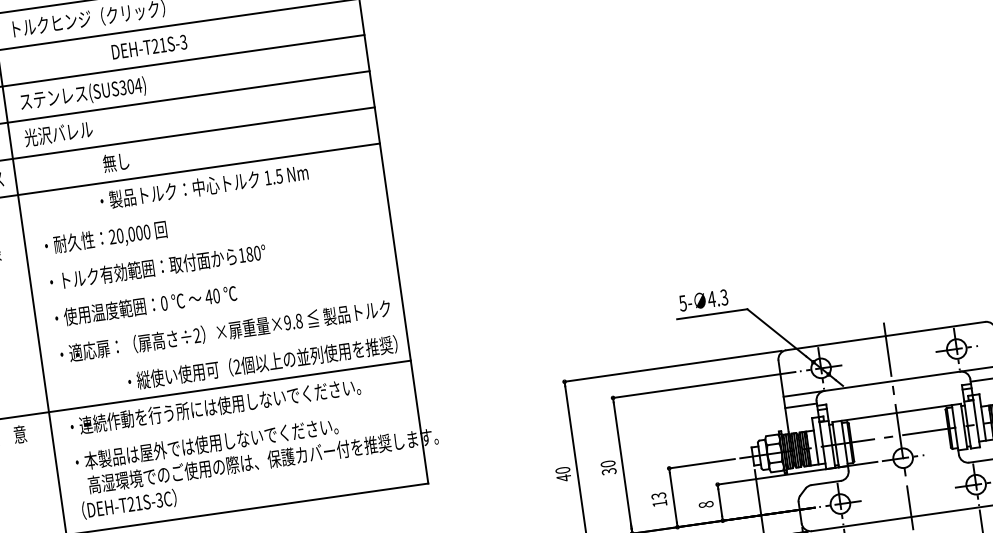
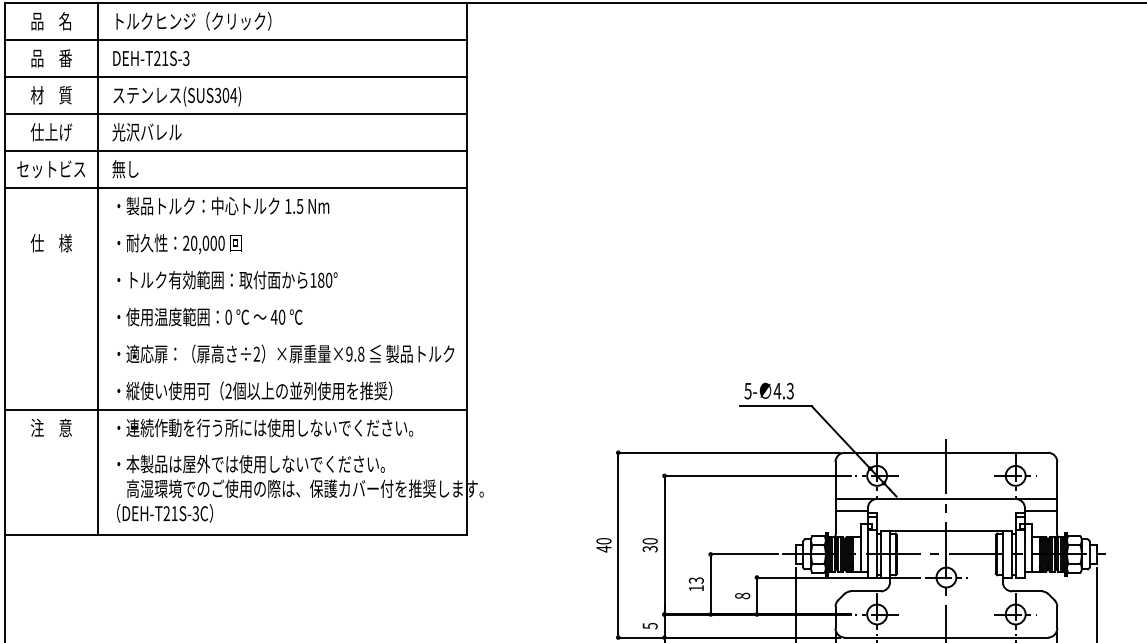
text: (149, 47) -> (151, 58), moved
text: (116, 162) -> (125, 169), moved
text: (204, 186) -> (223, 205), moved
text: (262, 362) -> (254, 390), moved

